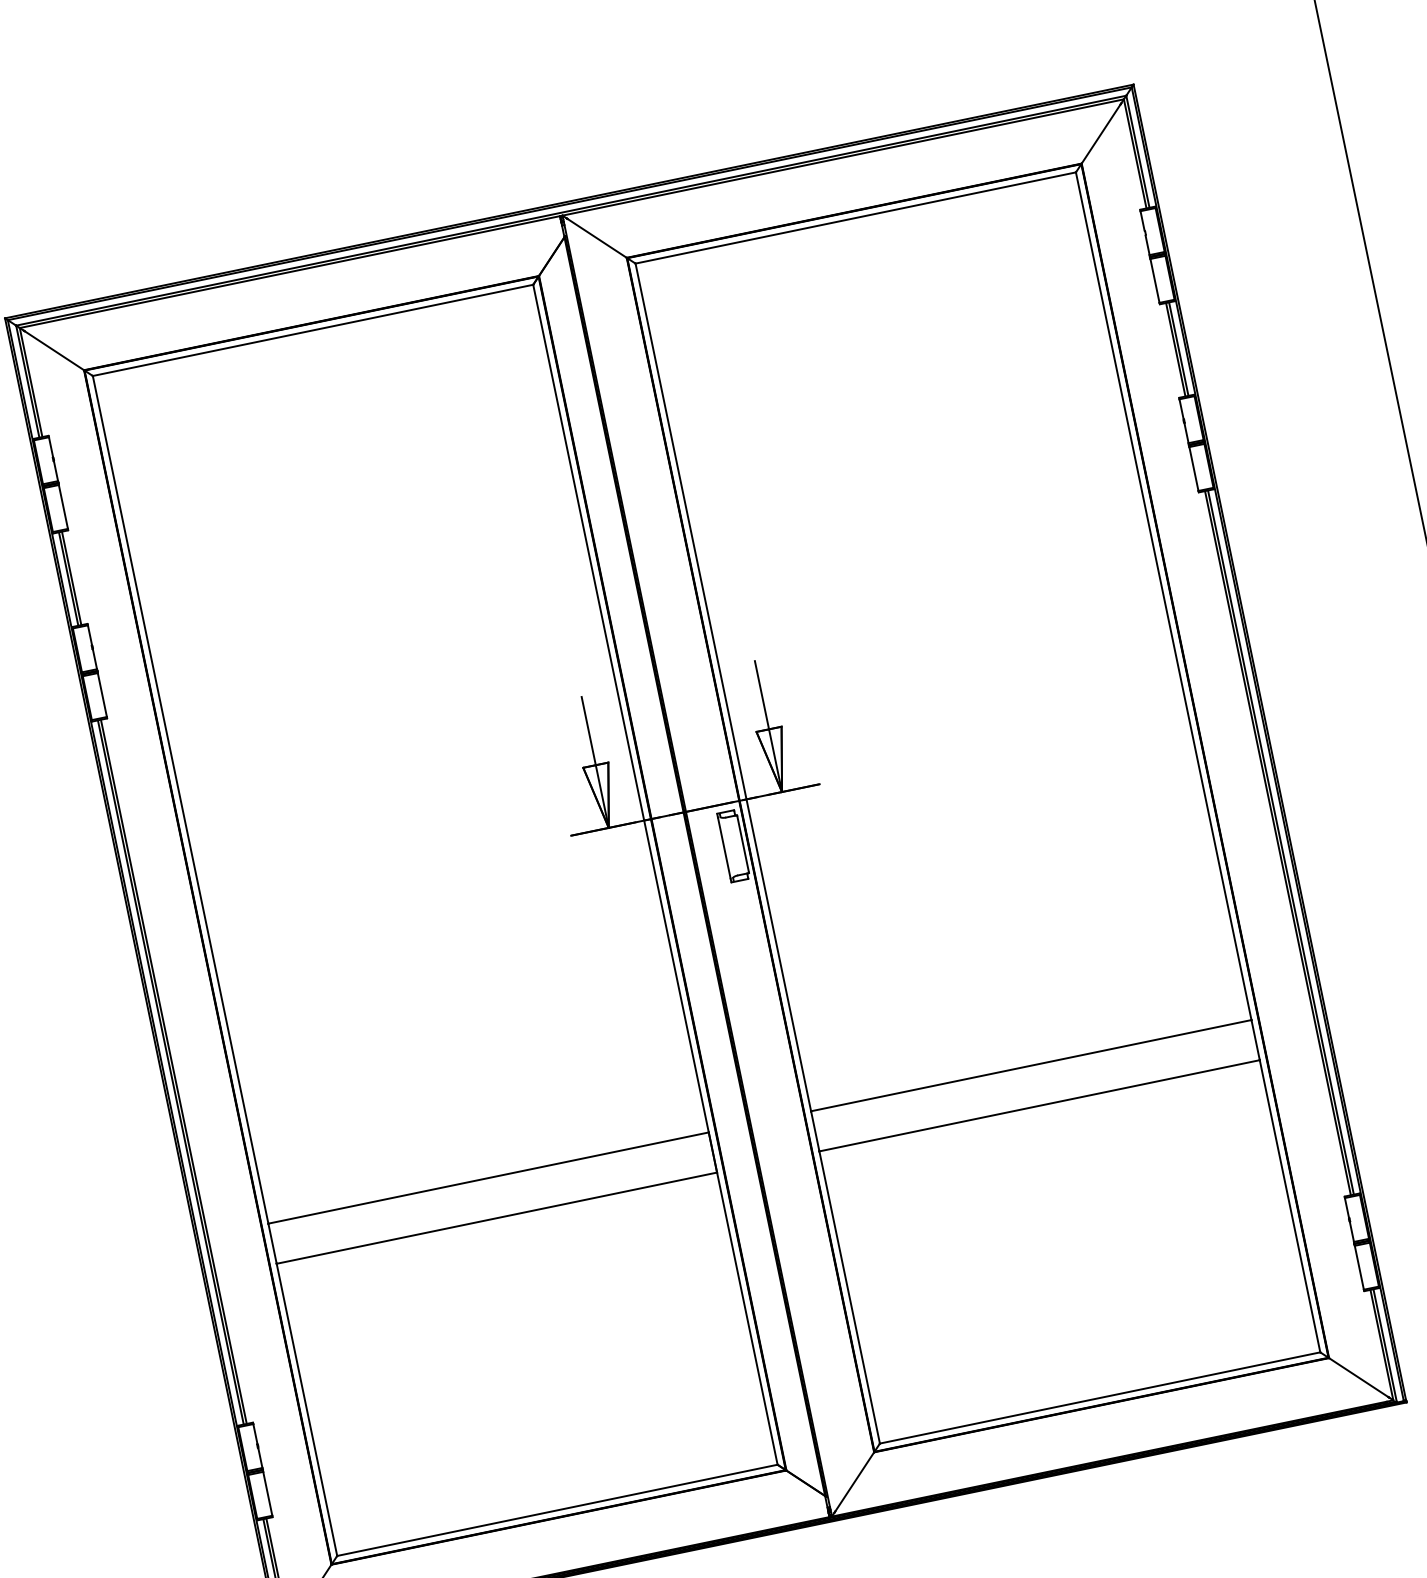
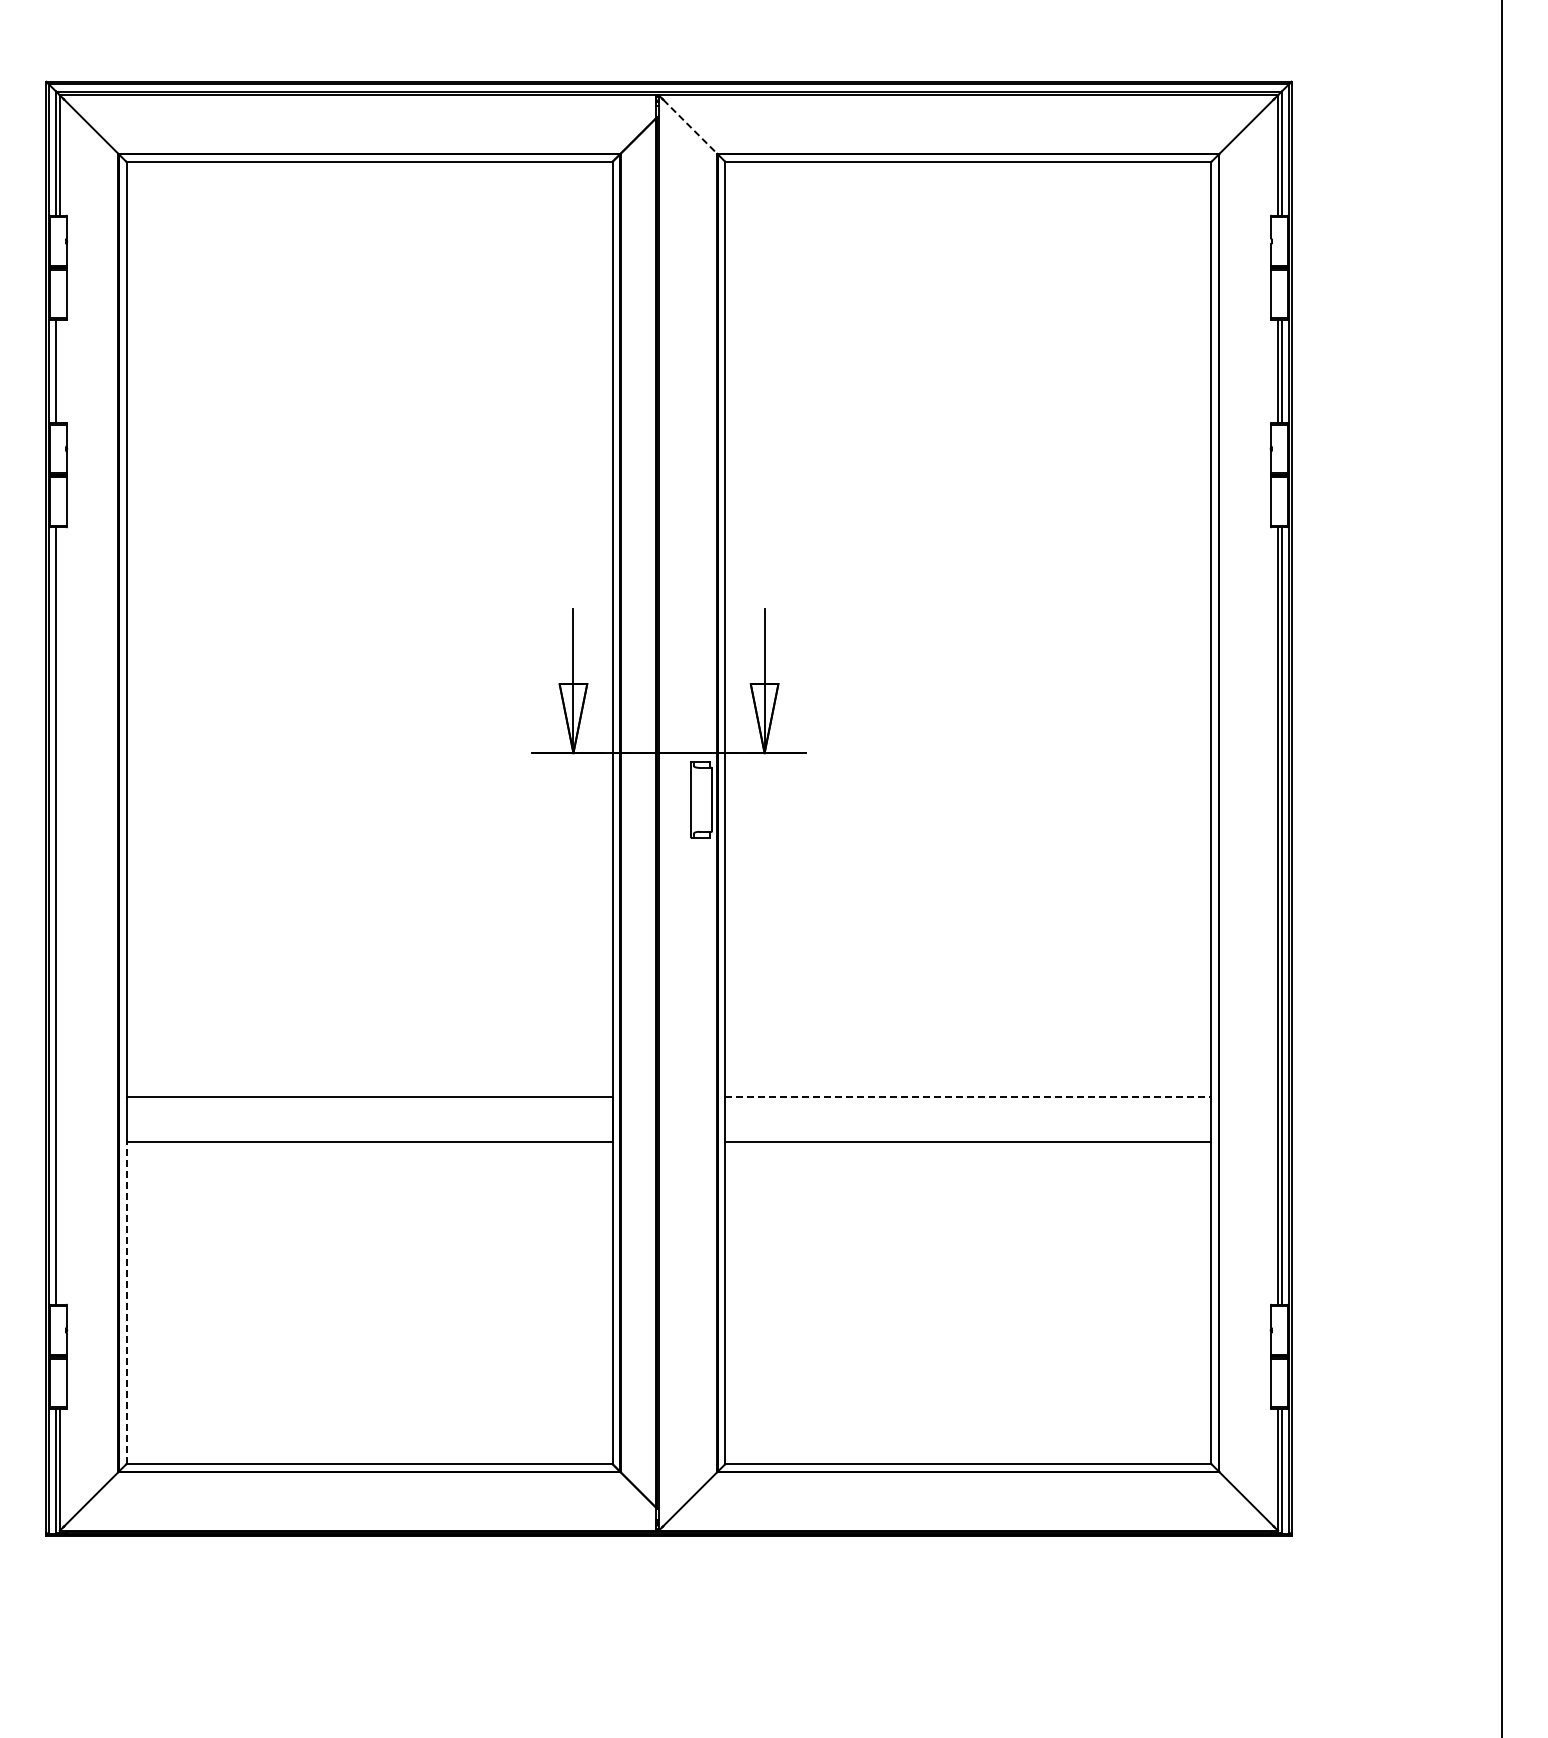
line: (597, 238) -> (690, 127), solid -> dashed
line: (71, 578) -> (59, 371), removed
line: (1031, 1065) -> (968, 1097), solid -> dashed
line: (173, 1071) -> (59, 915), removed
line: (306, 1409) -> (126, 1302), solid -> dashed

